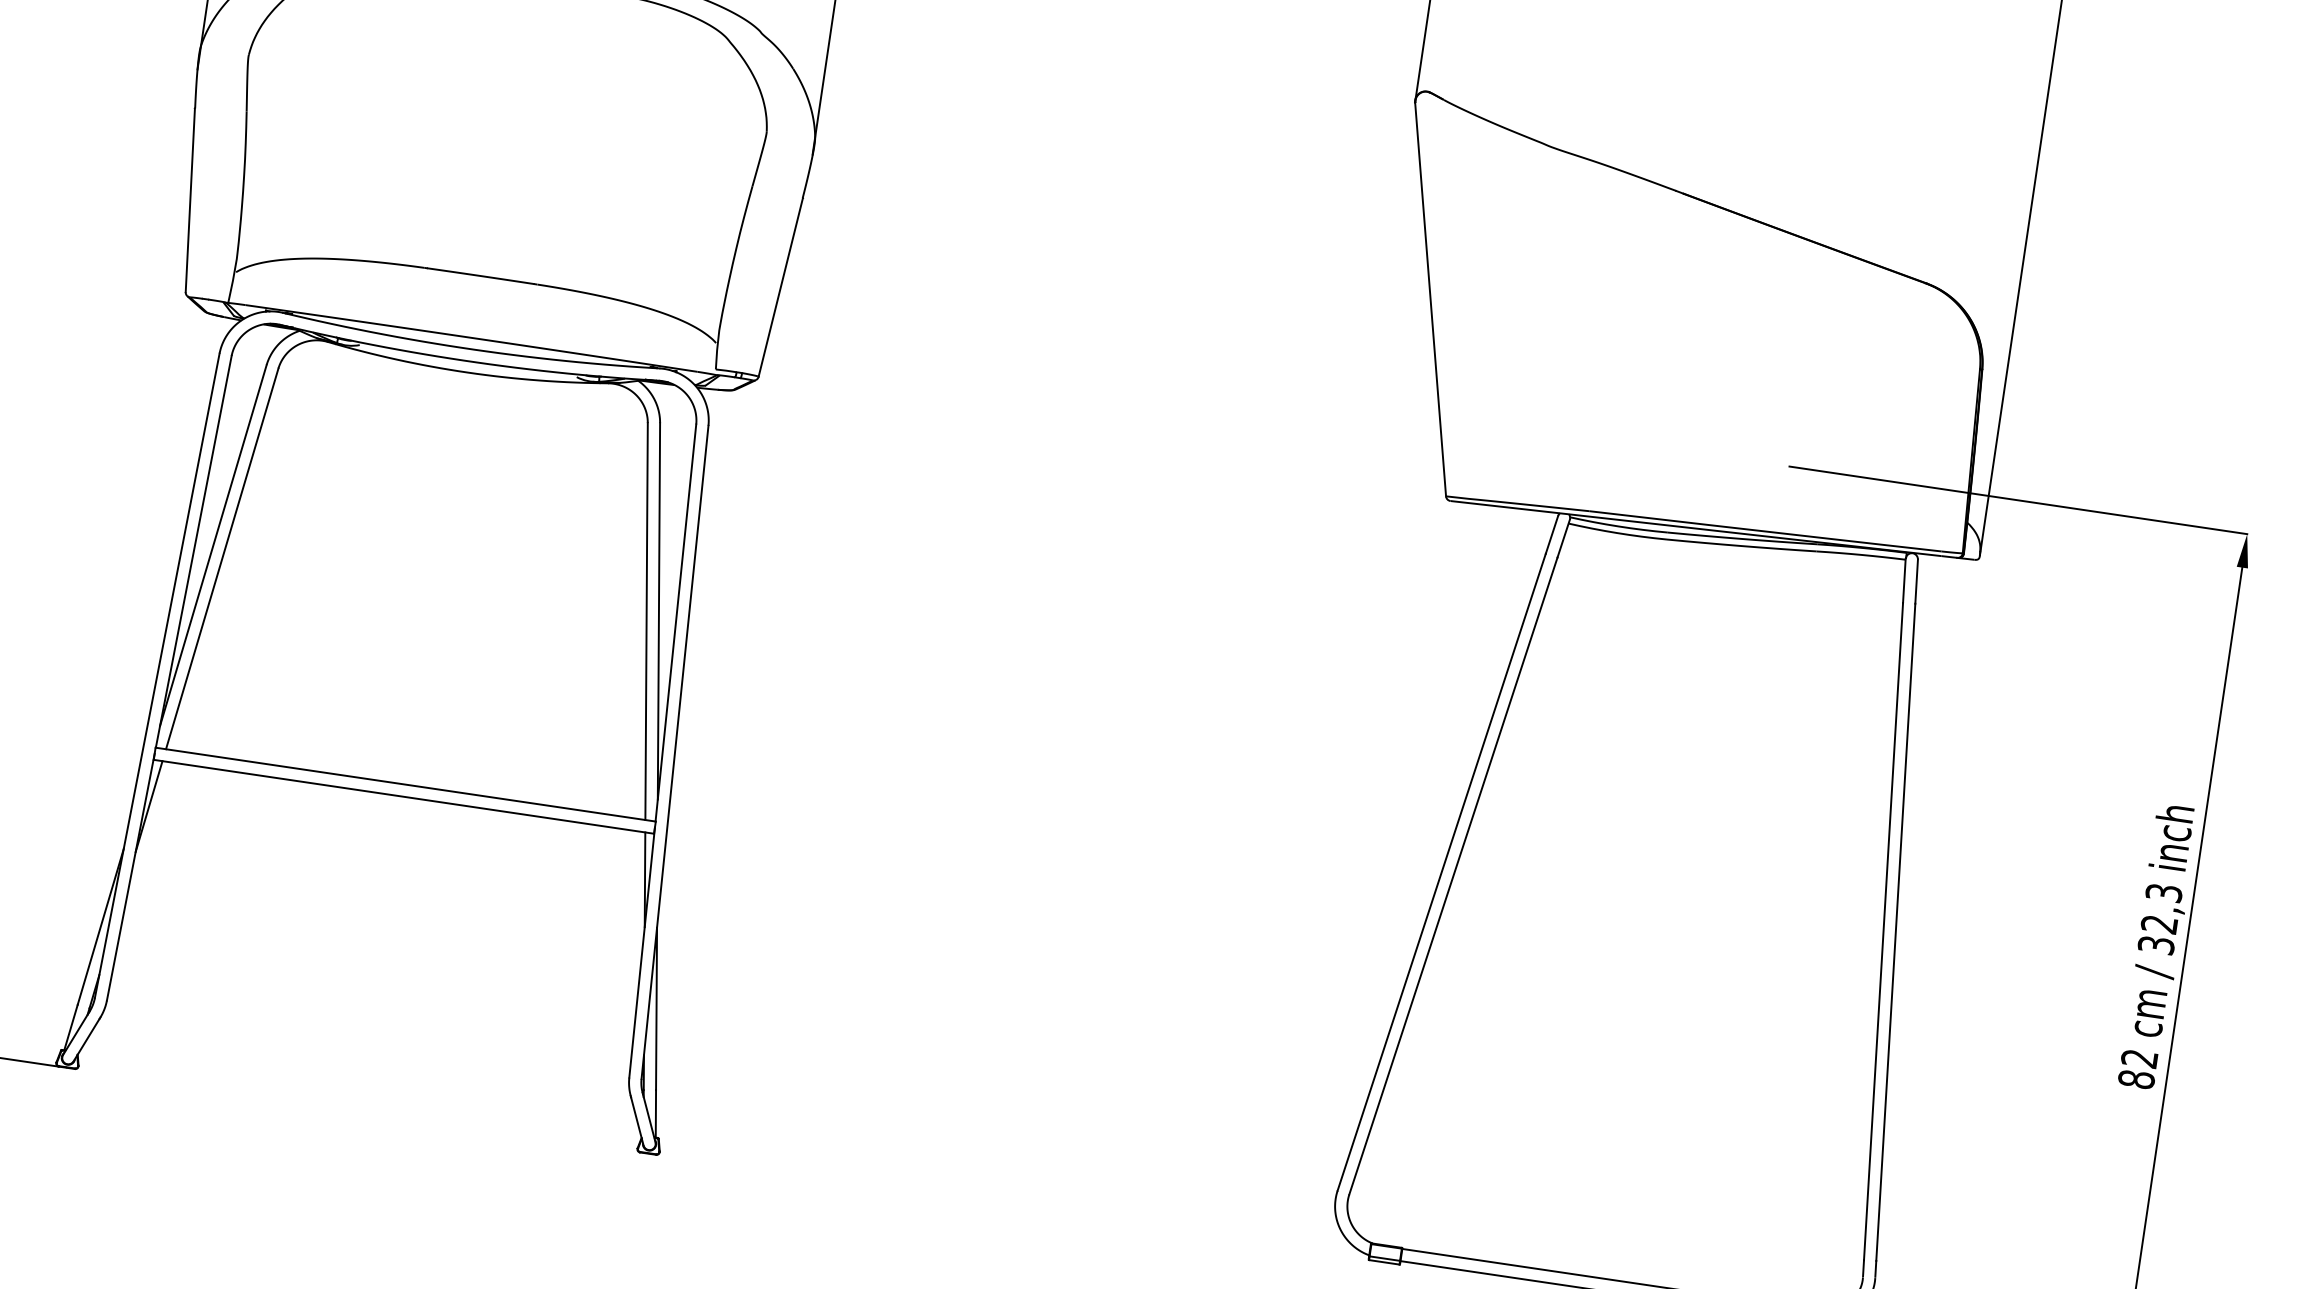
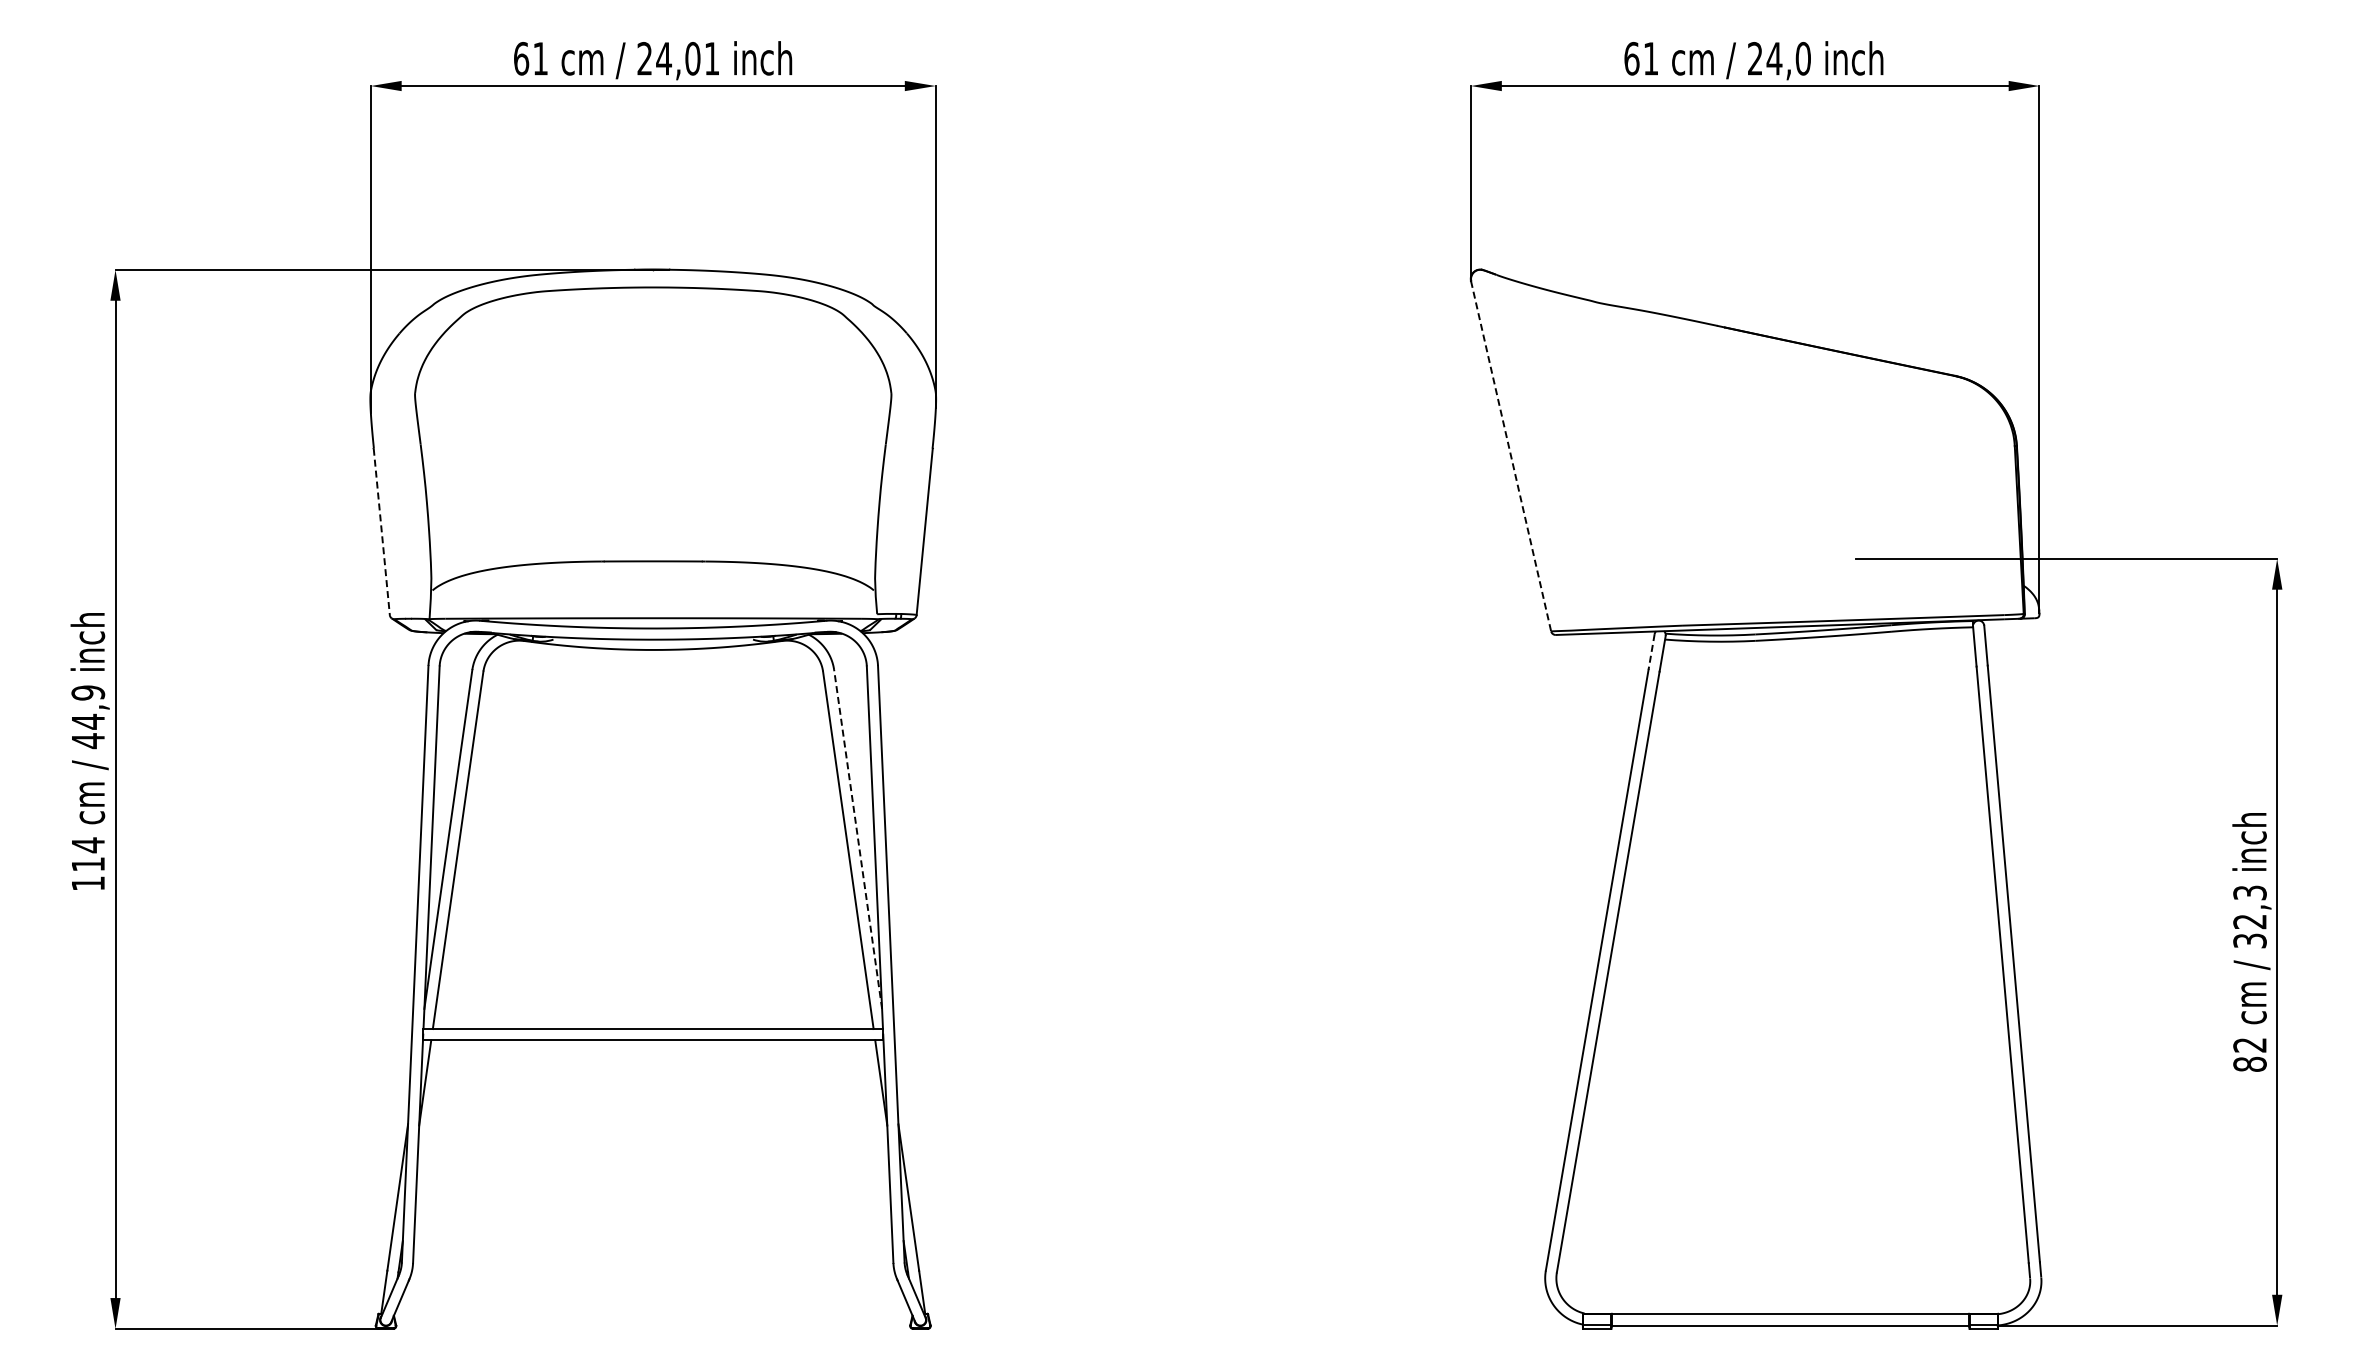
line: (190, 199) -> (381, 531), solid -> dashed
line: (1431, 299) -> (1511, 456), solid -> dashed
line: (1551, 535) -> (1651, 652), solid -> dashed
line: (659, 610) -> (858, 838), solid -> dashed

